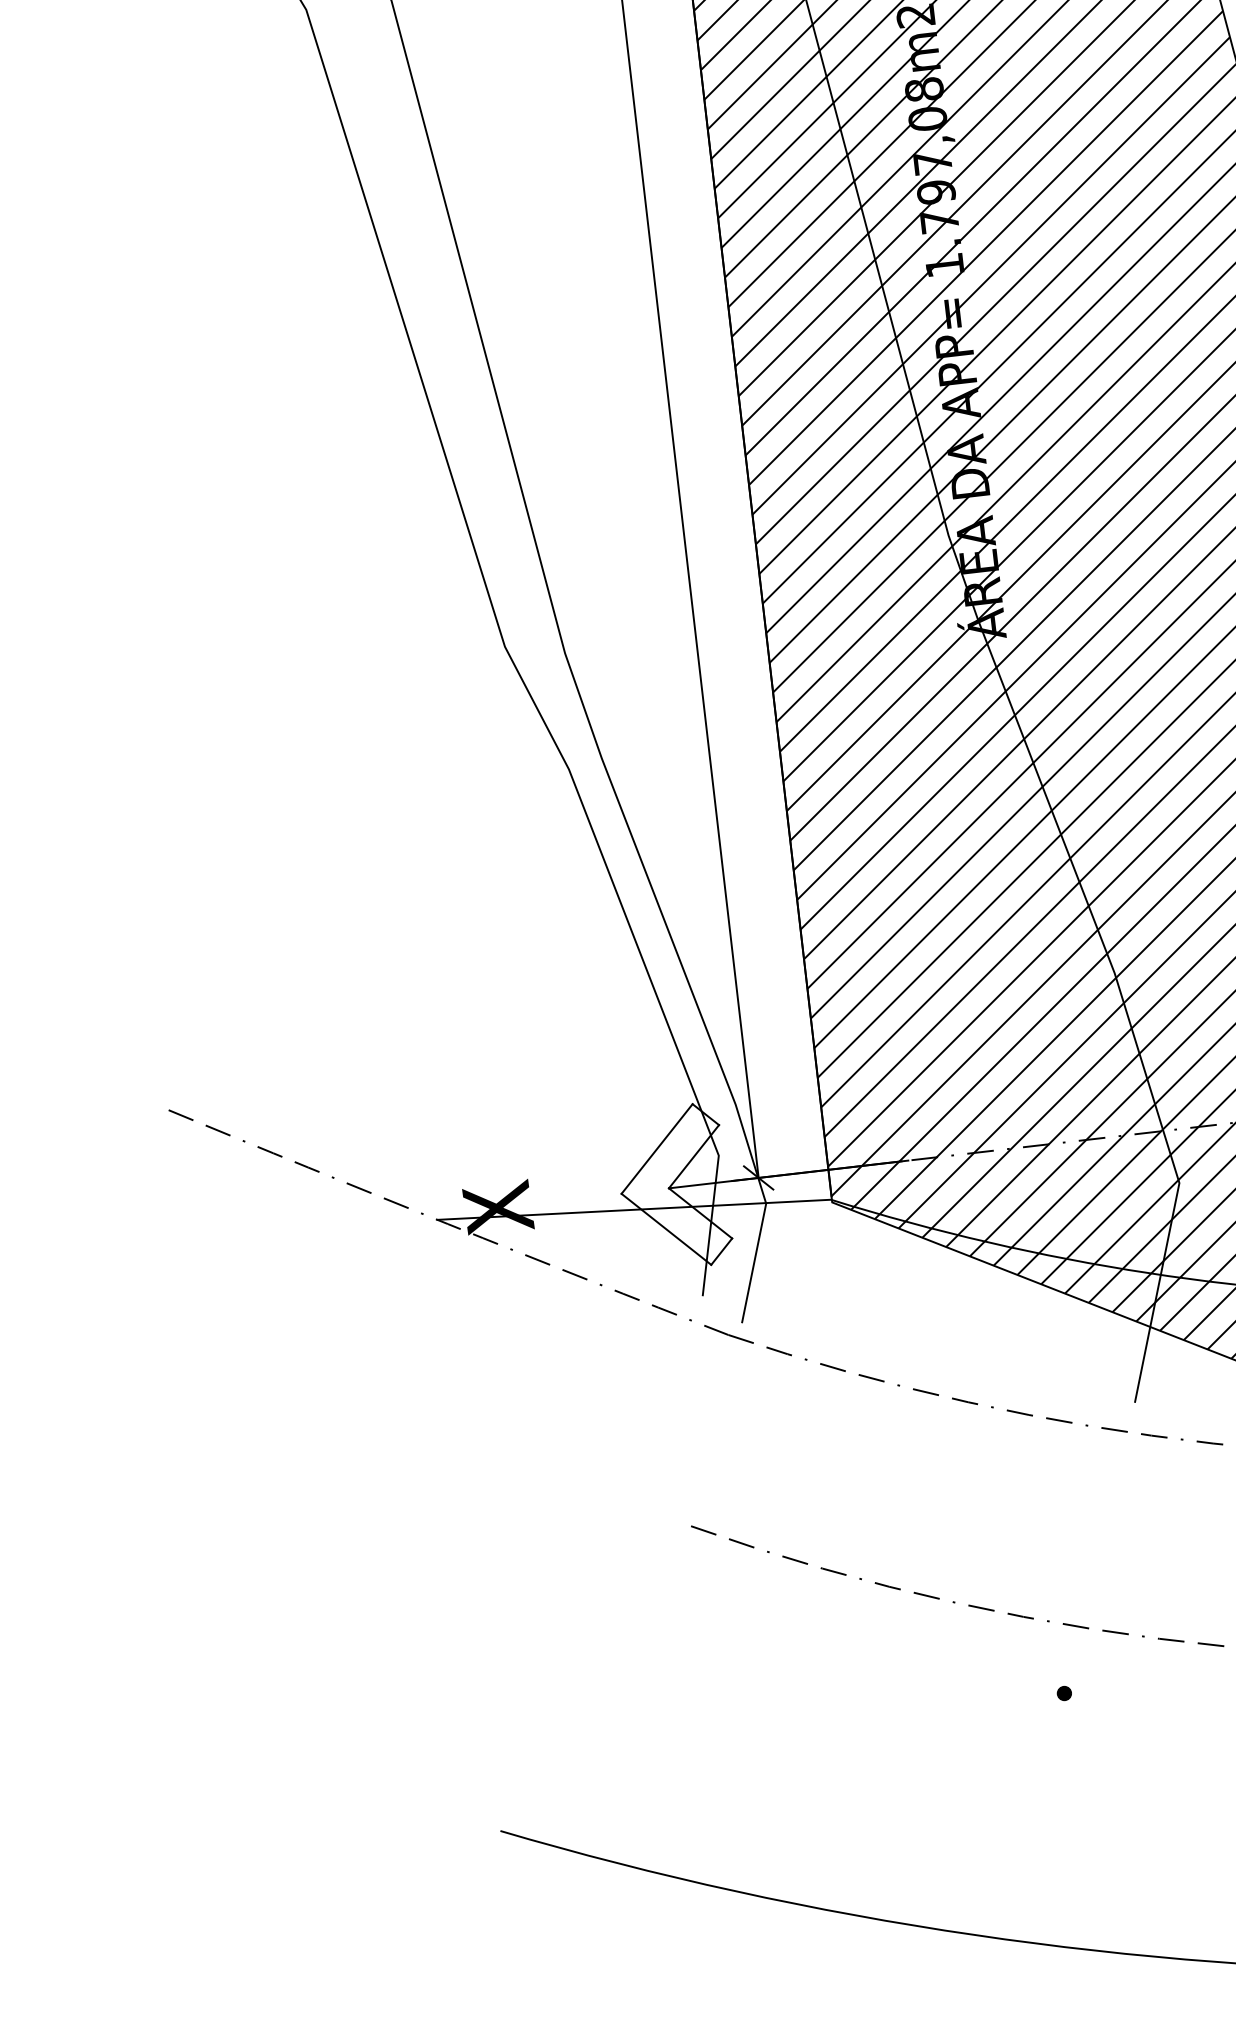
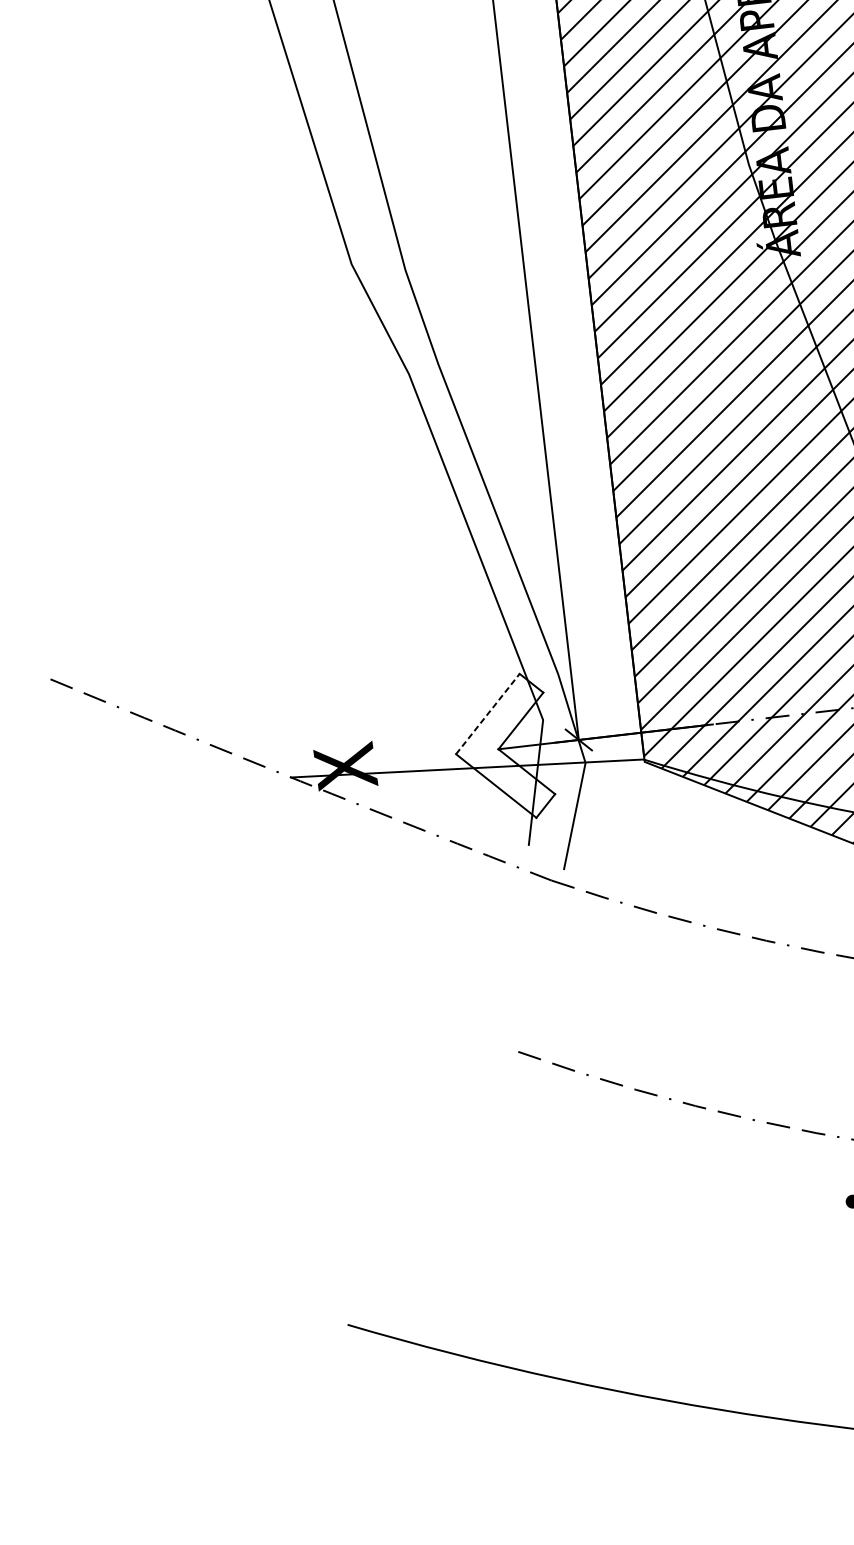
line: (657, 1148) -> (488, 713), solid -> dashed

